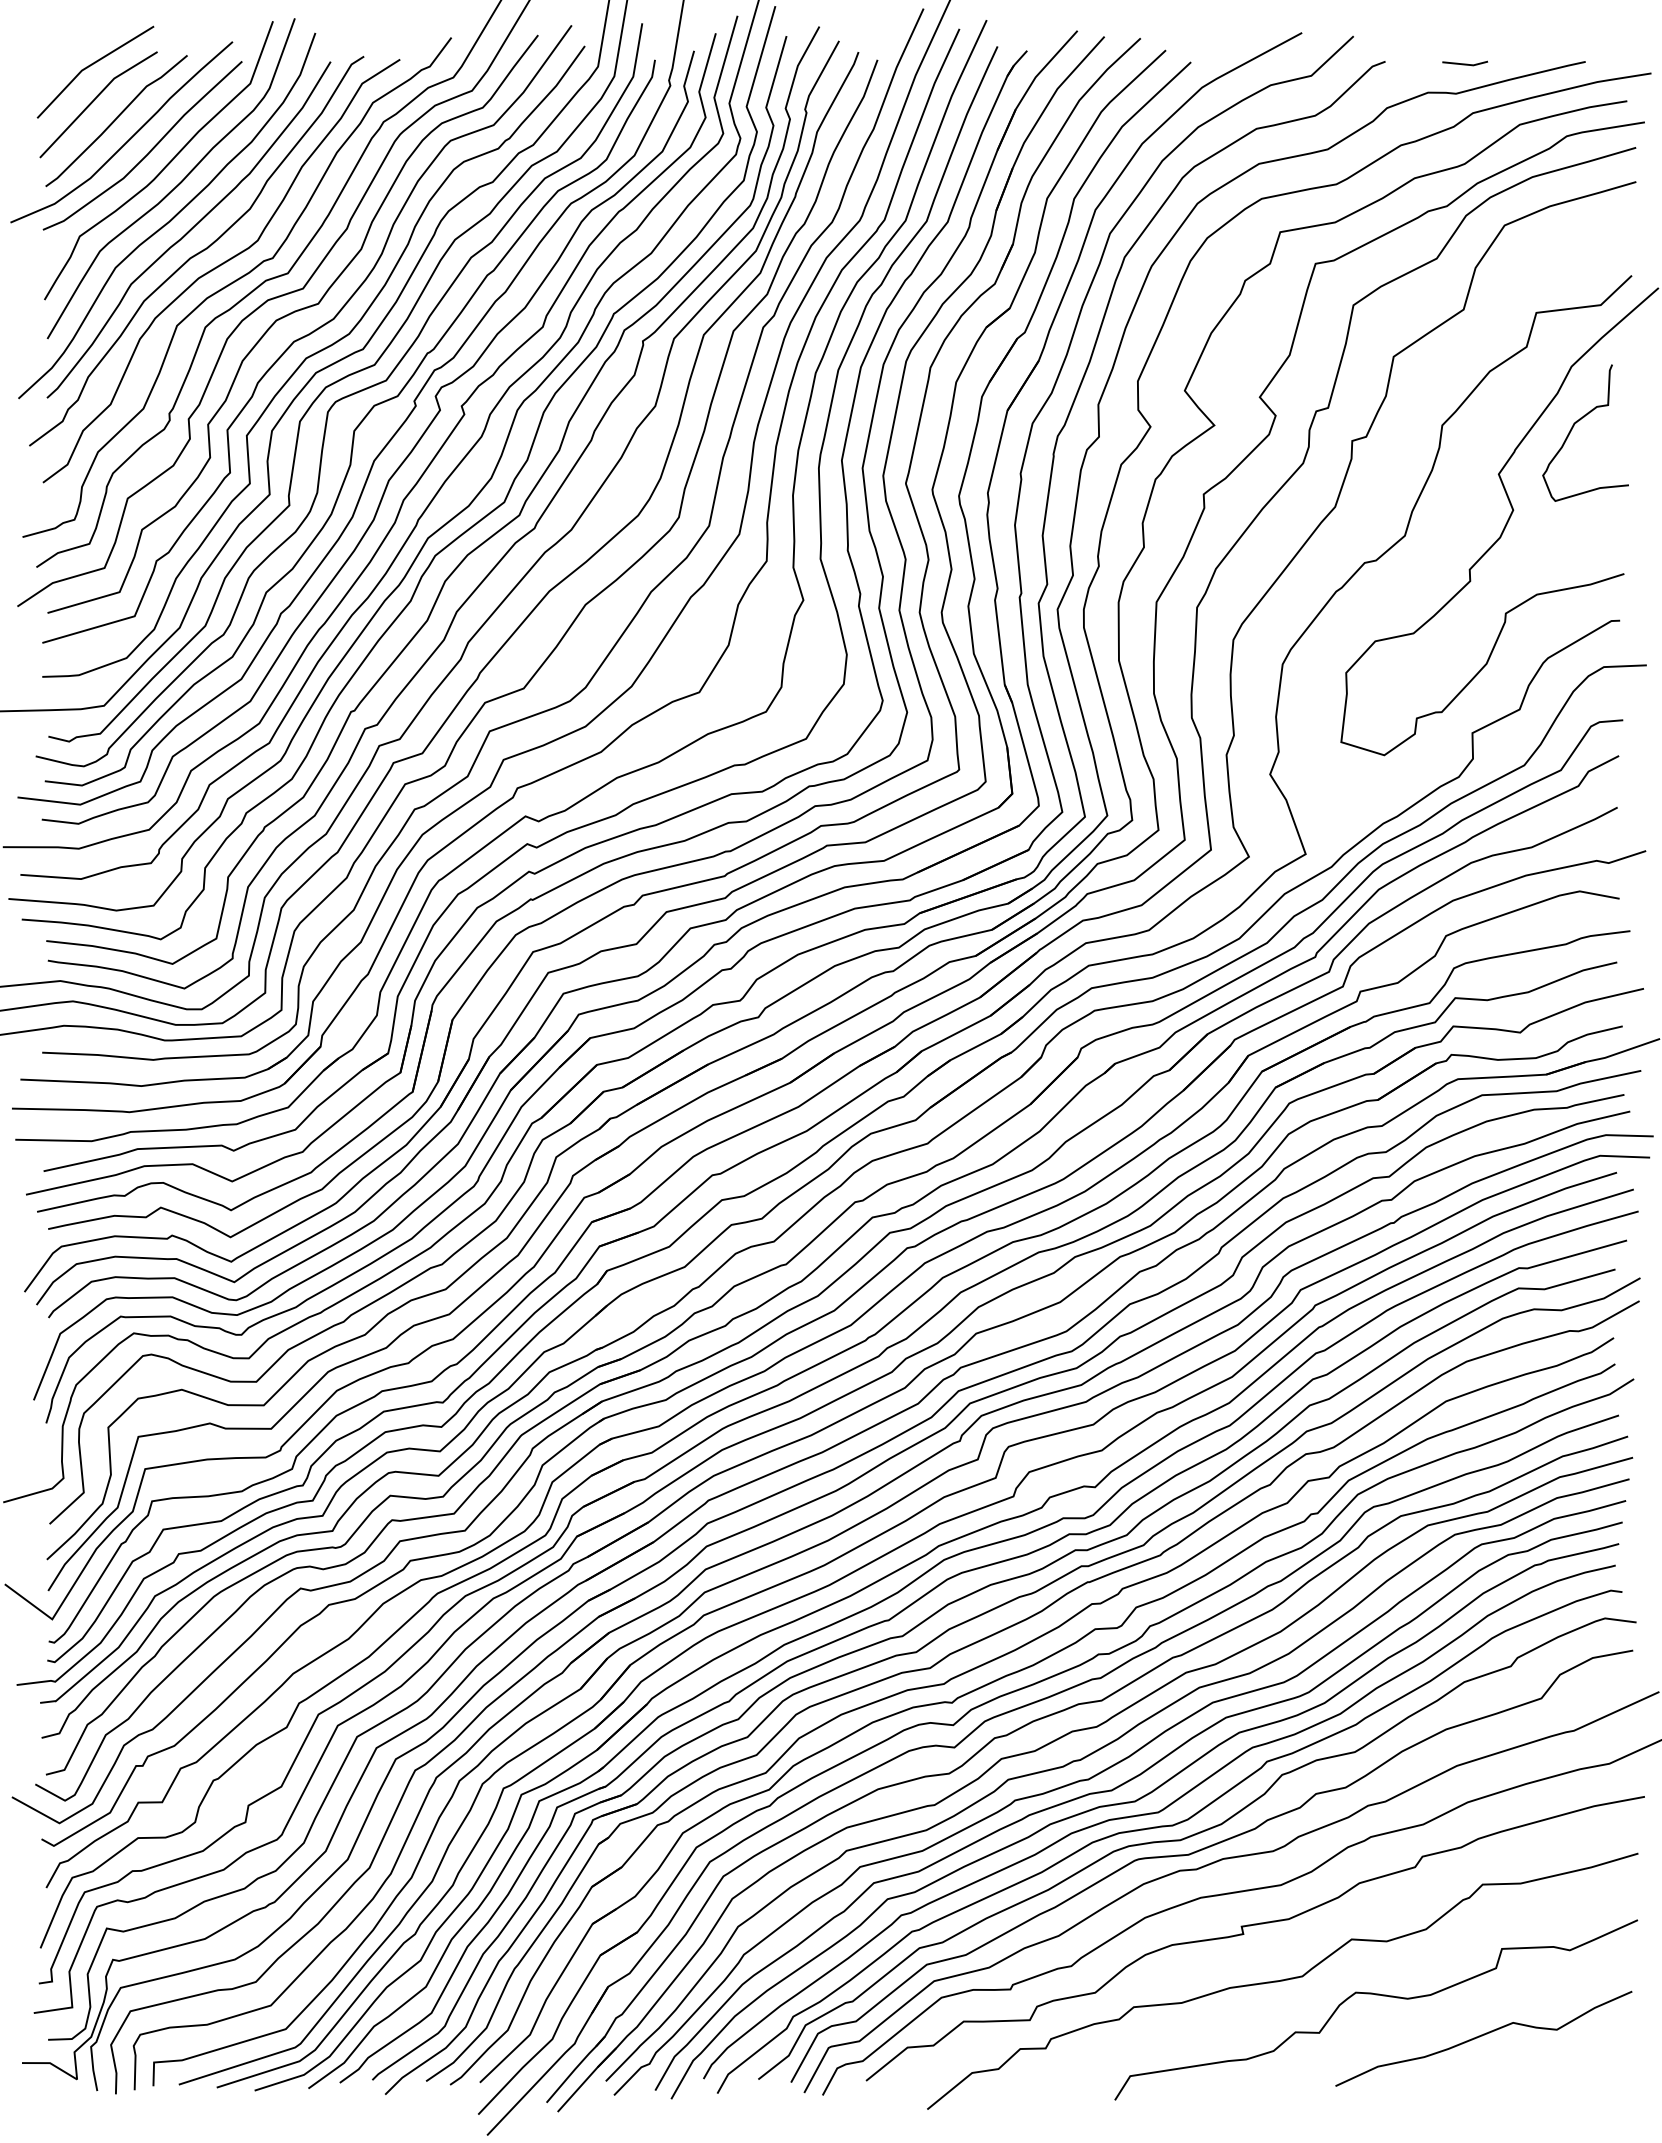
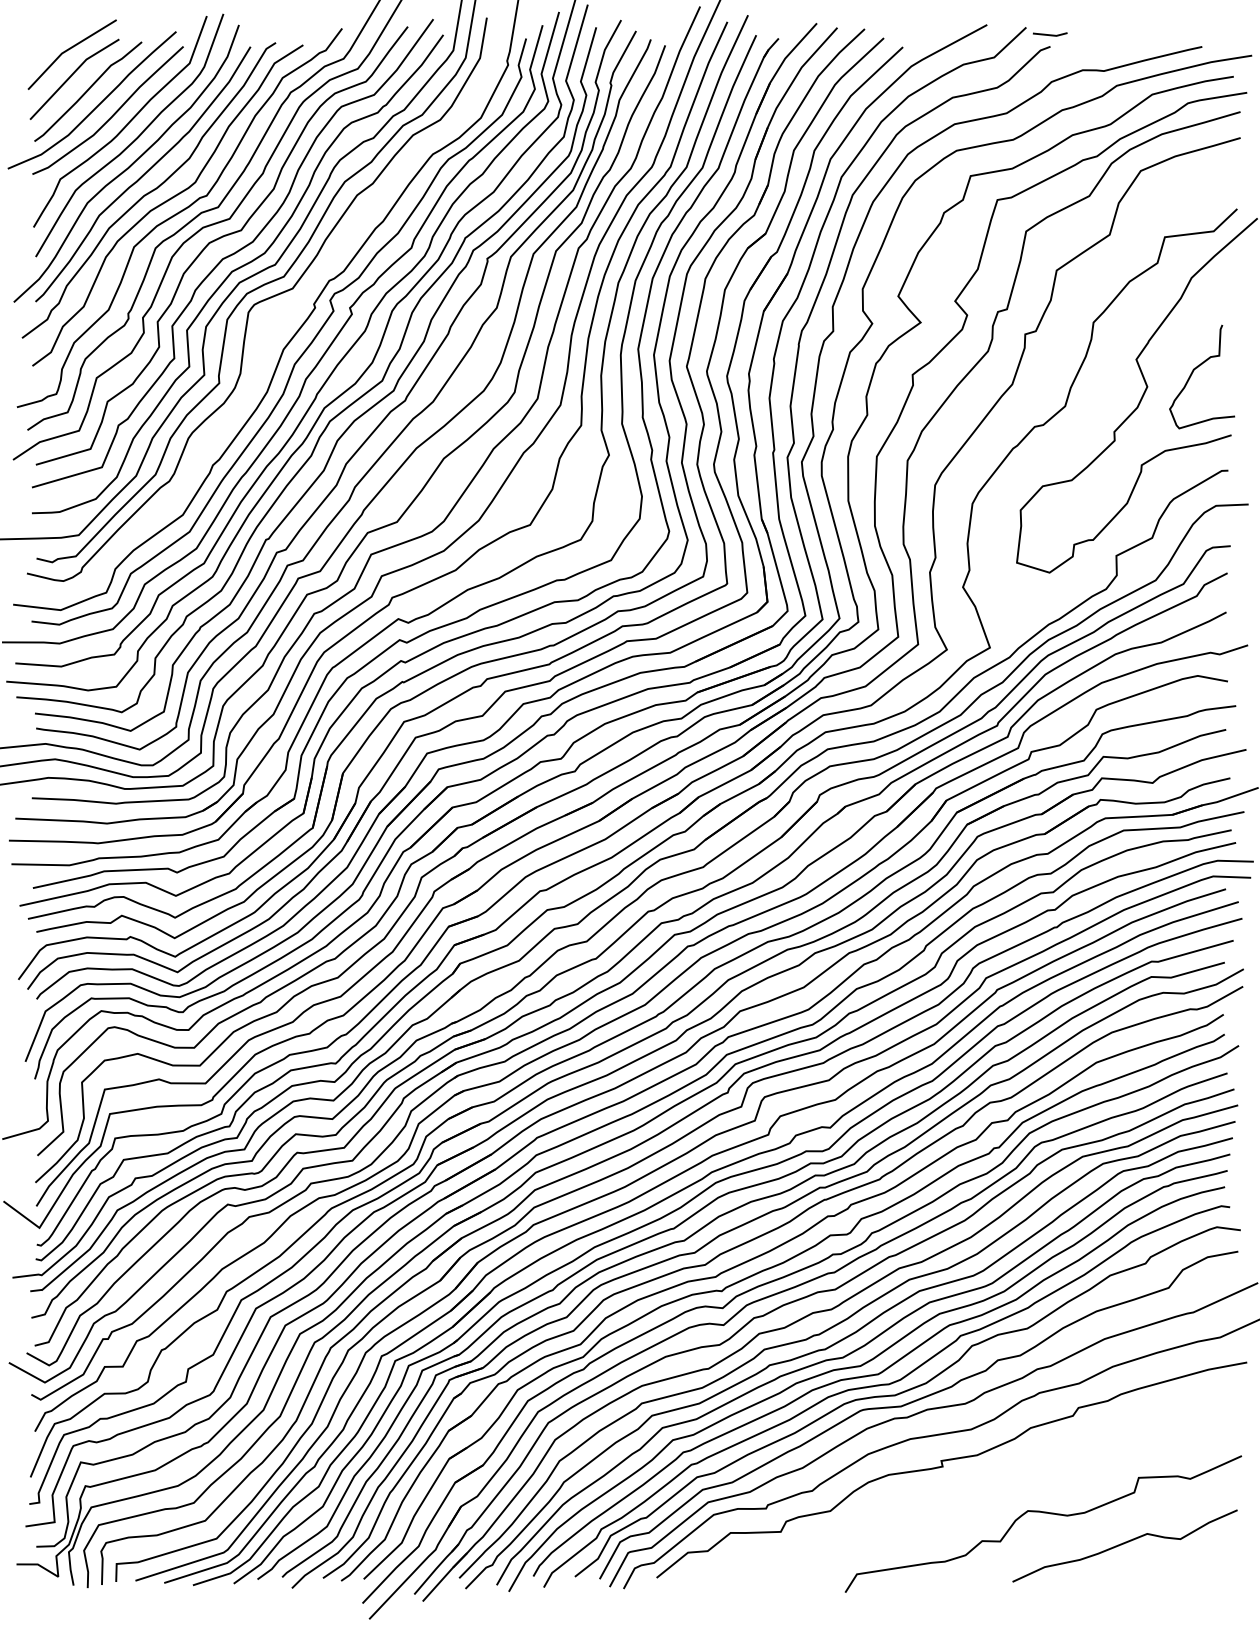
line: (1465, 63) -> (1050, 34), moved
curve: (1576, 423) -> (1195, 369), moved
curve: (355, 427) -> (269, 324), removed
curve: (1282, 1980) -> (972, 1501), removed

